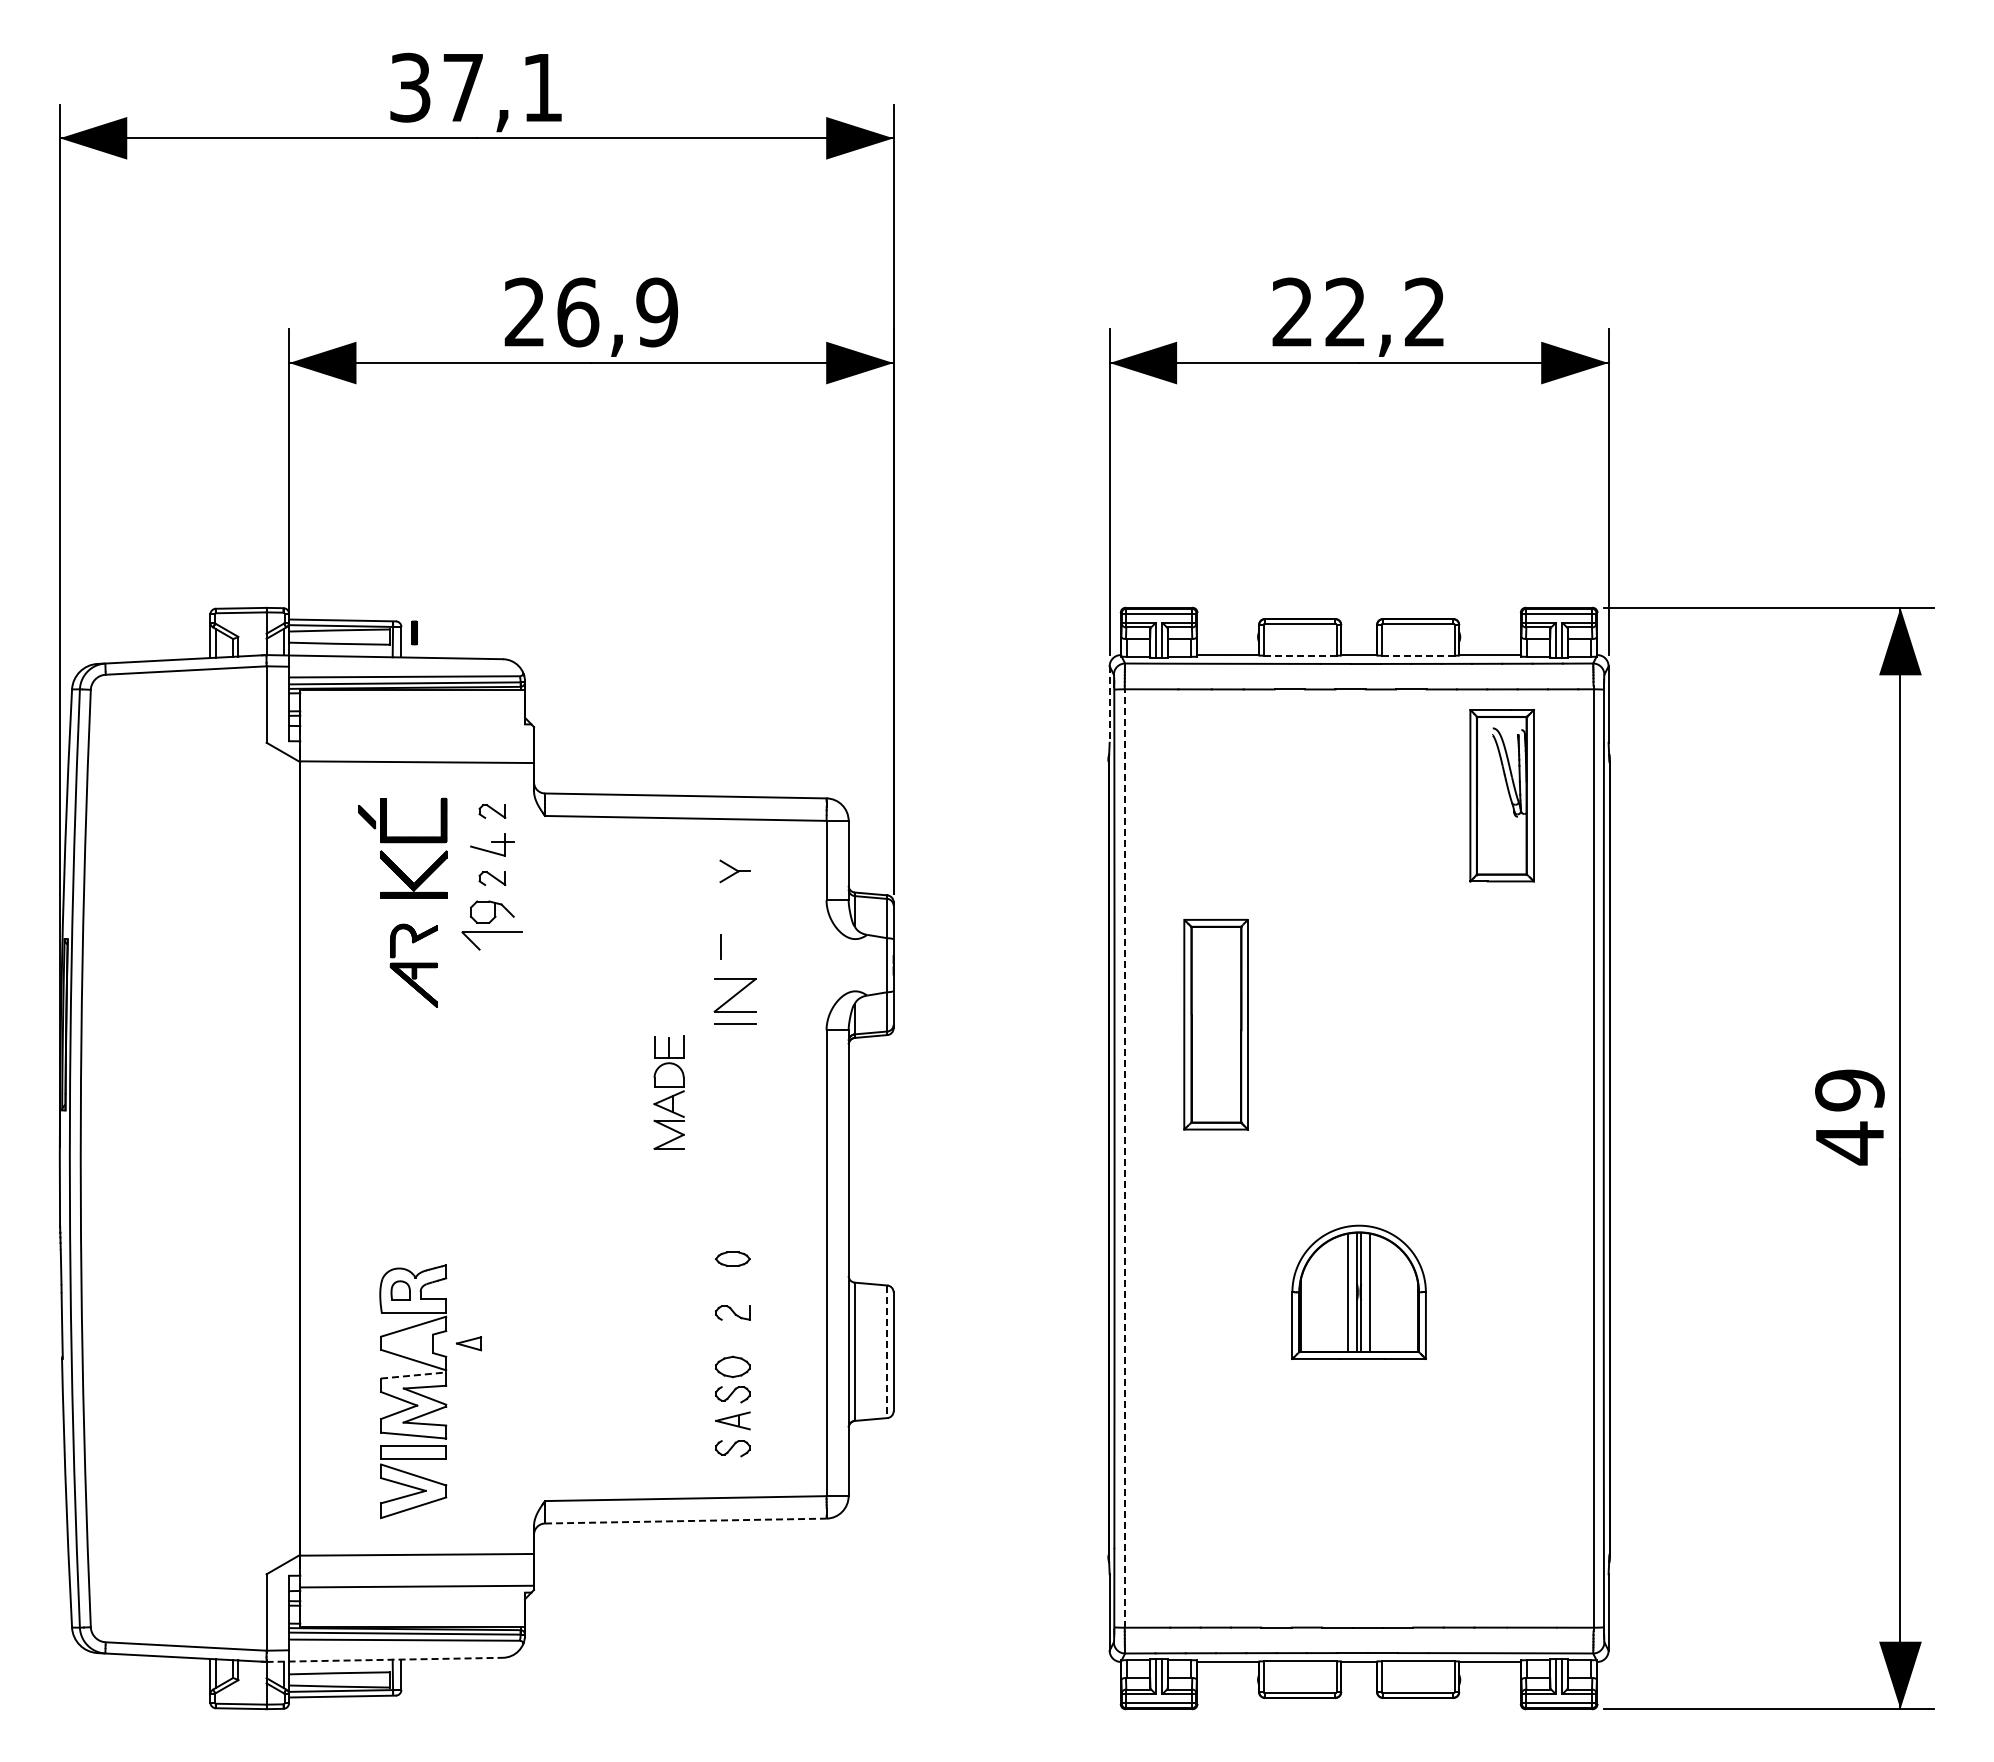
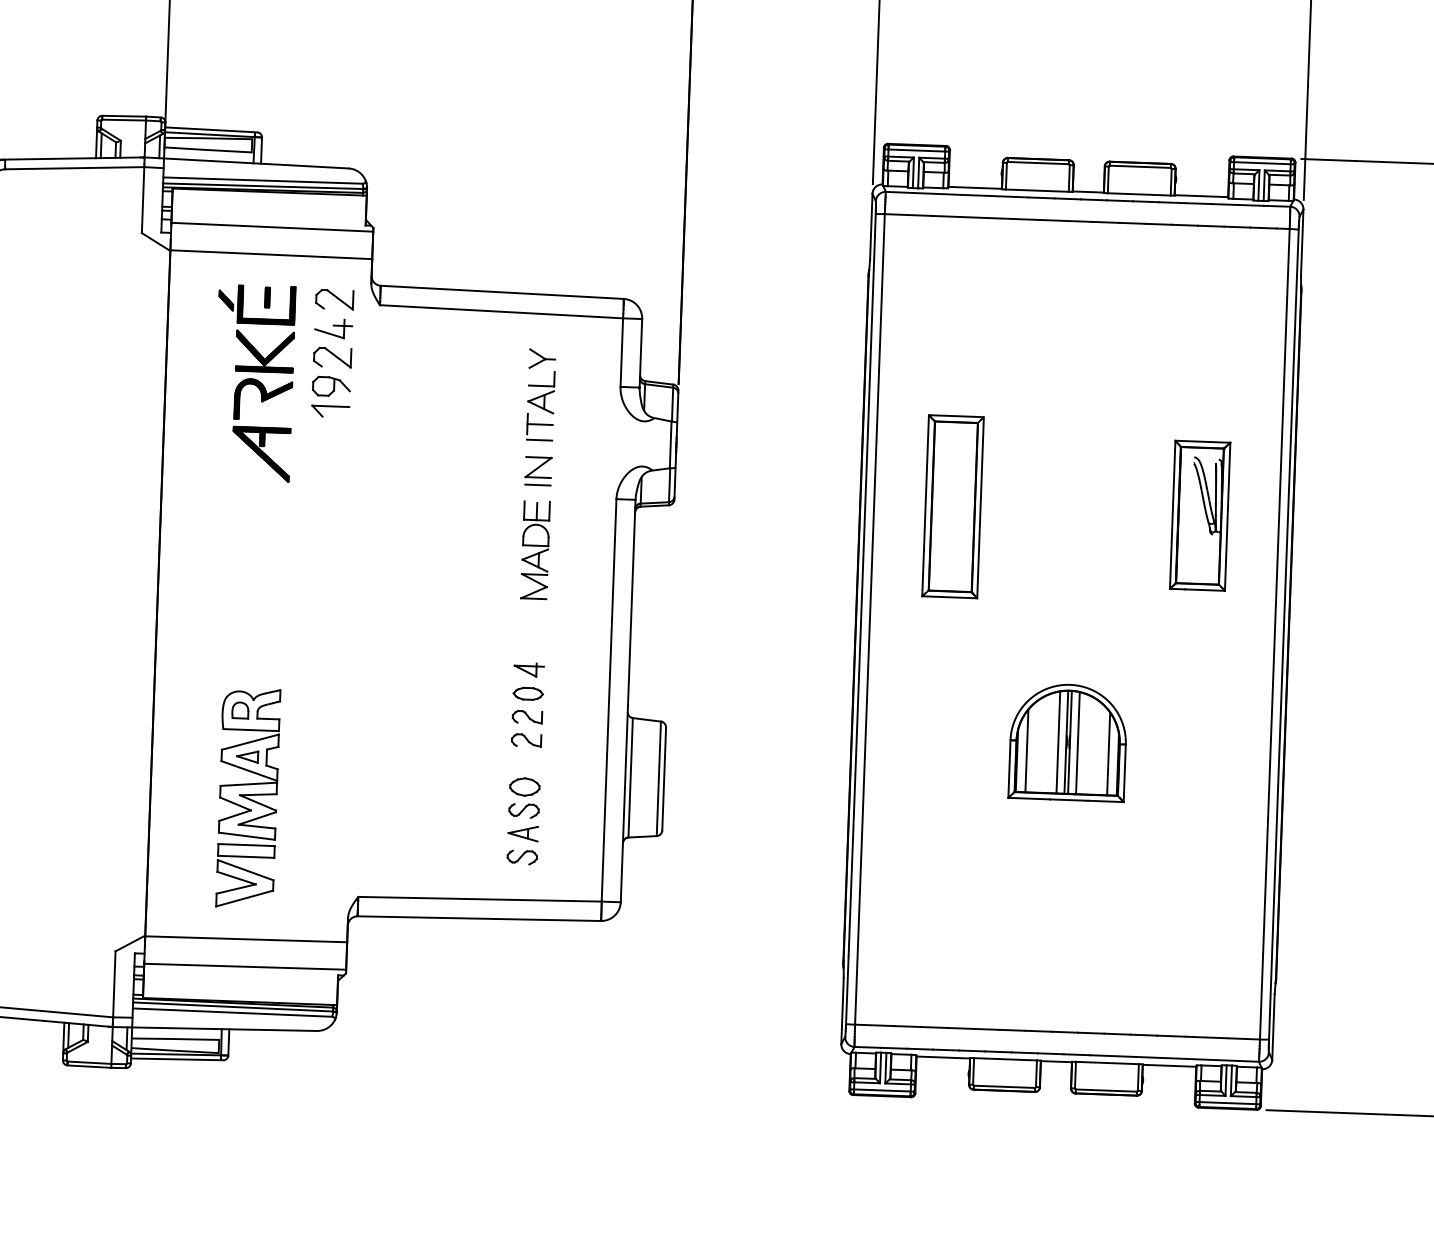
part: (414, 632) -> (267, 297), moved
line: (1299, 655) -> (1036, 190), dashed -> solid
line: (1417, 655) -> (1138, 194), dashed -> solid
line: (1109, 705) -> (871, 227), dashed -> solid
line: (417, 730) -> (272, 227), added
part: (1501, 795) -> (1199, 515), moved
part: (492, 811) -> (334, 299), size x1.67
part: (492, 878) -> (332, 357), size x1.67
part: (734, 909) -> (540, 391), added
part: (492, 941) -> (330, 411), size x0.71
line: (734, 947) -> (539, 424), added
part: (413, 965) -> (261, 430), size x1.43
line: (734, 965) -> (538, 440), added
part: (734, 1000) -> (537, 470), size x0.71
part: (668, 1092) -> (534, 550), moved
line: (1124, 1158) -> (869, 619), dashed -> solid
part: (732, 1231) -> (528, 670), added
part: (732, 1285) -> (527, 716), added
line: (1311, 1303) -> (1026, 750), added
line: (1406, 1303) -> (1108, 753), added
part: (468, 1343) -> (247, 756), moved
line: (887, 1352) -> (658, 779), dashed -> solid
line: (413, 1375) -> (248, 784), dashed -> solid
line: (685, 1521) -> (479, 919), dashed -> solid
line: (385, 1659) -> (215, 1028), dashed -> solid

